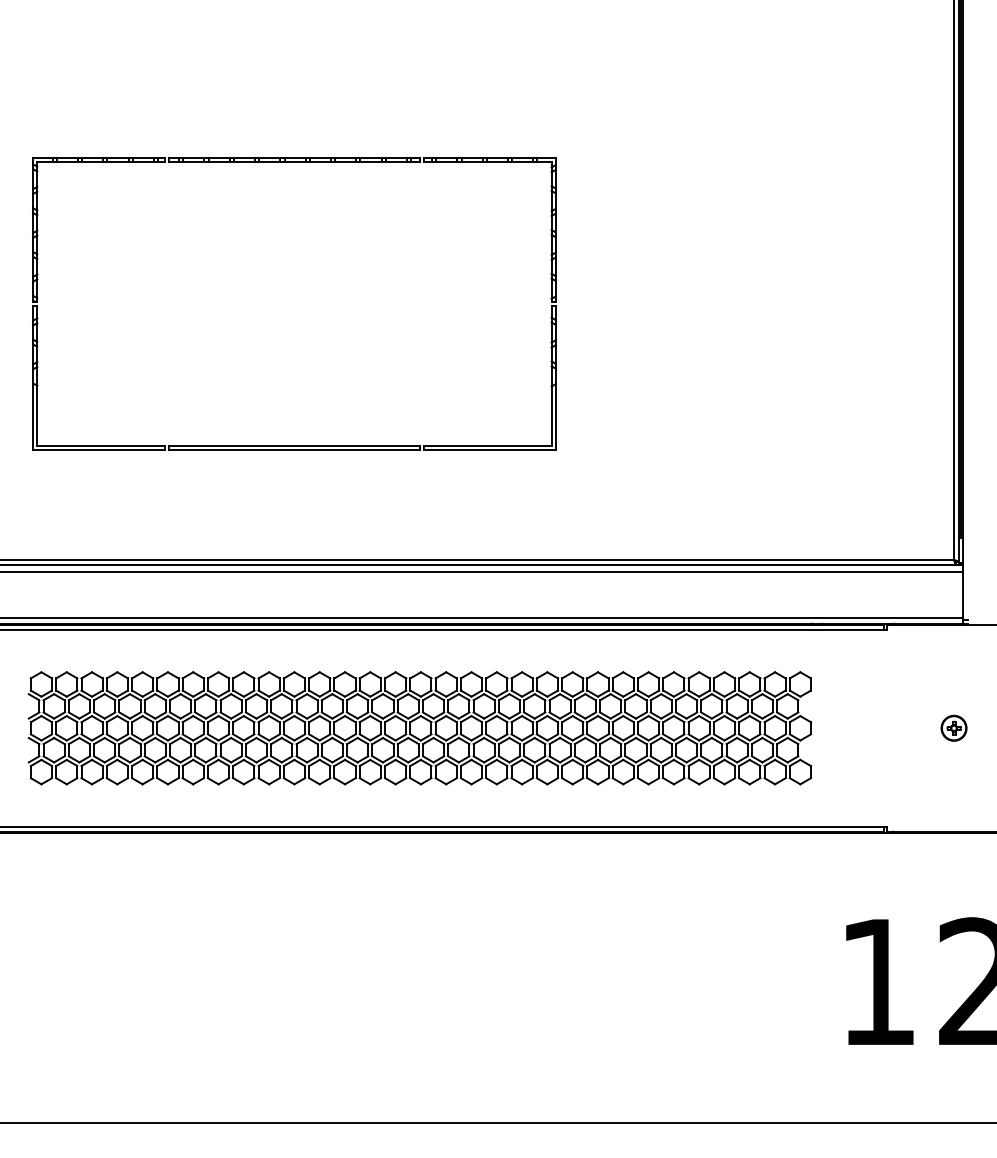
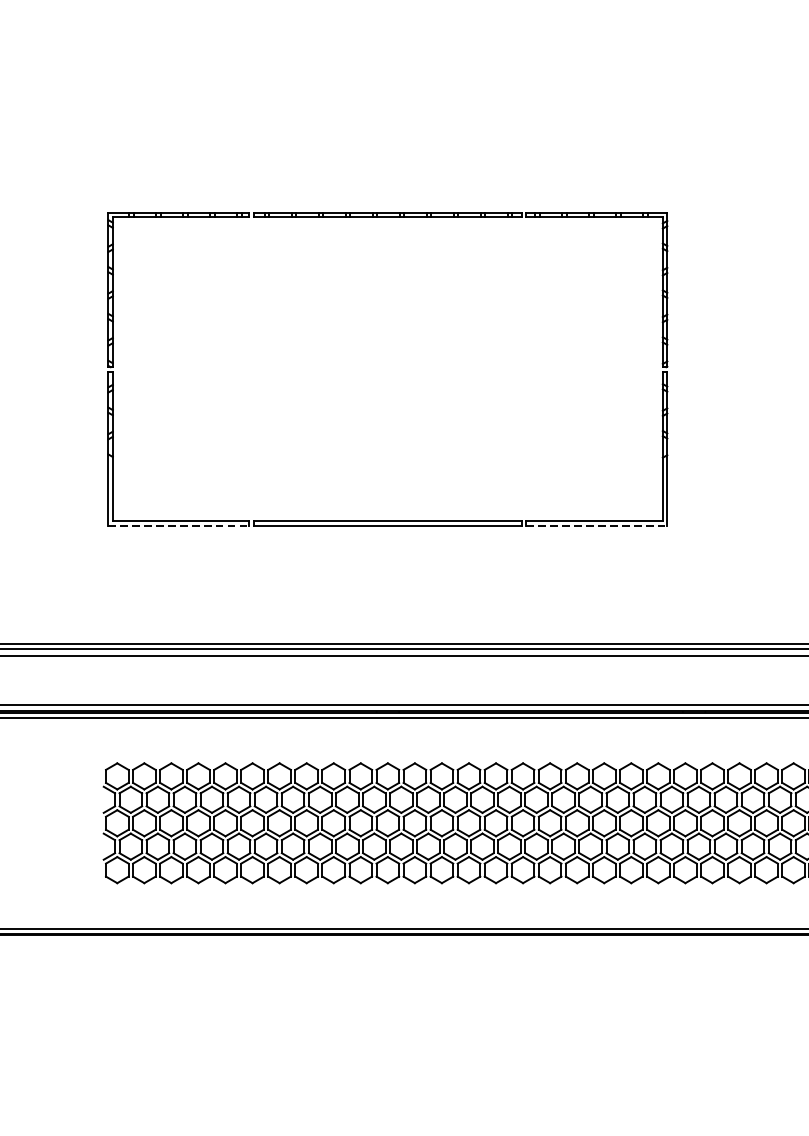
line: (98, 450) -> (178, 526), solid -> dashed
line: (489, 450) -> (596, 526), solid -> dashed

